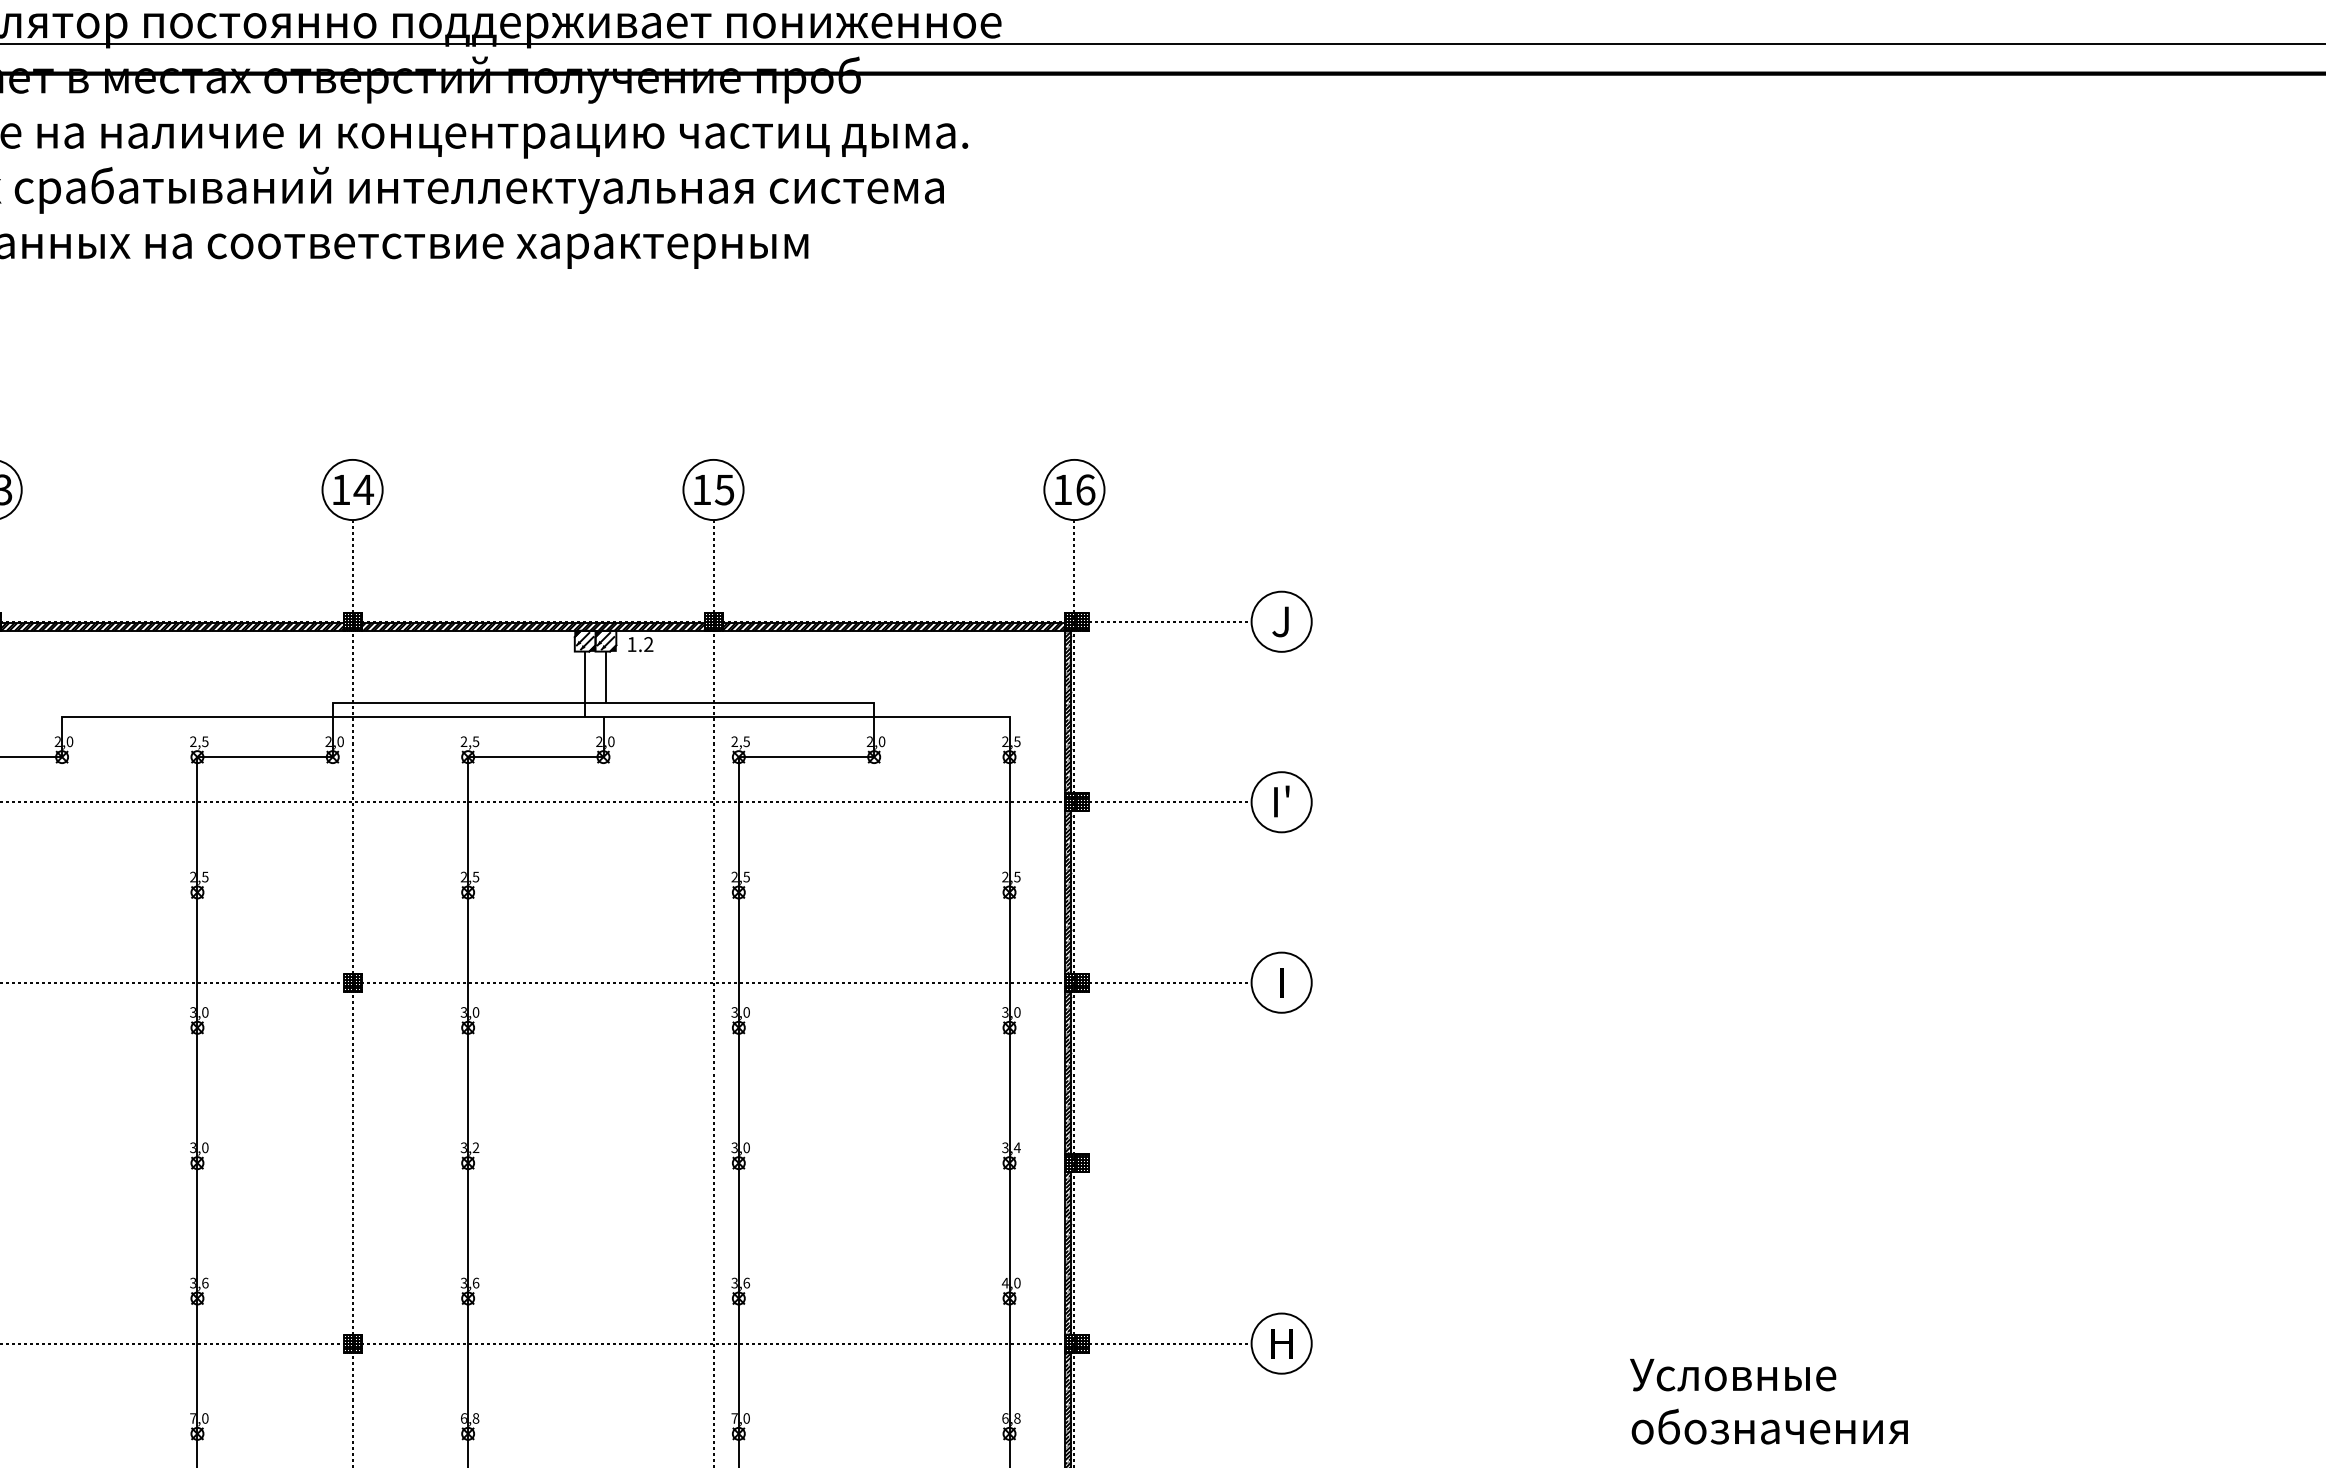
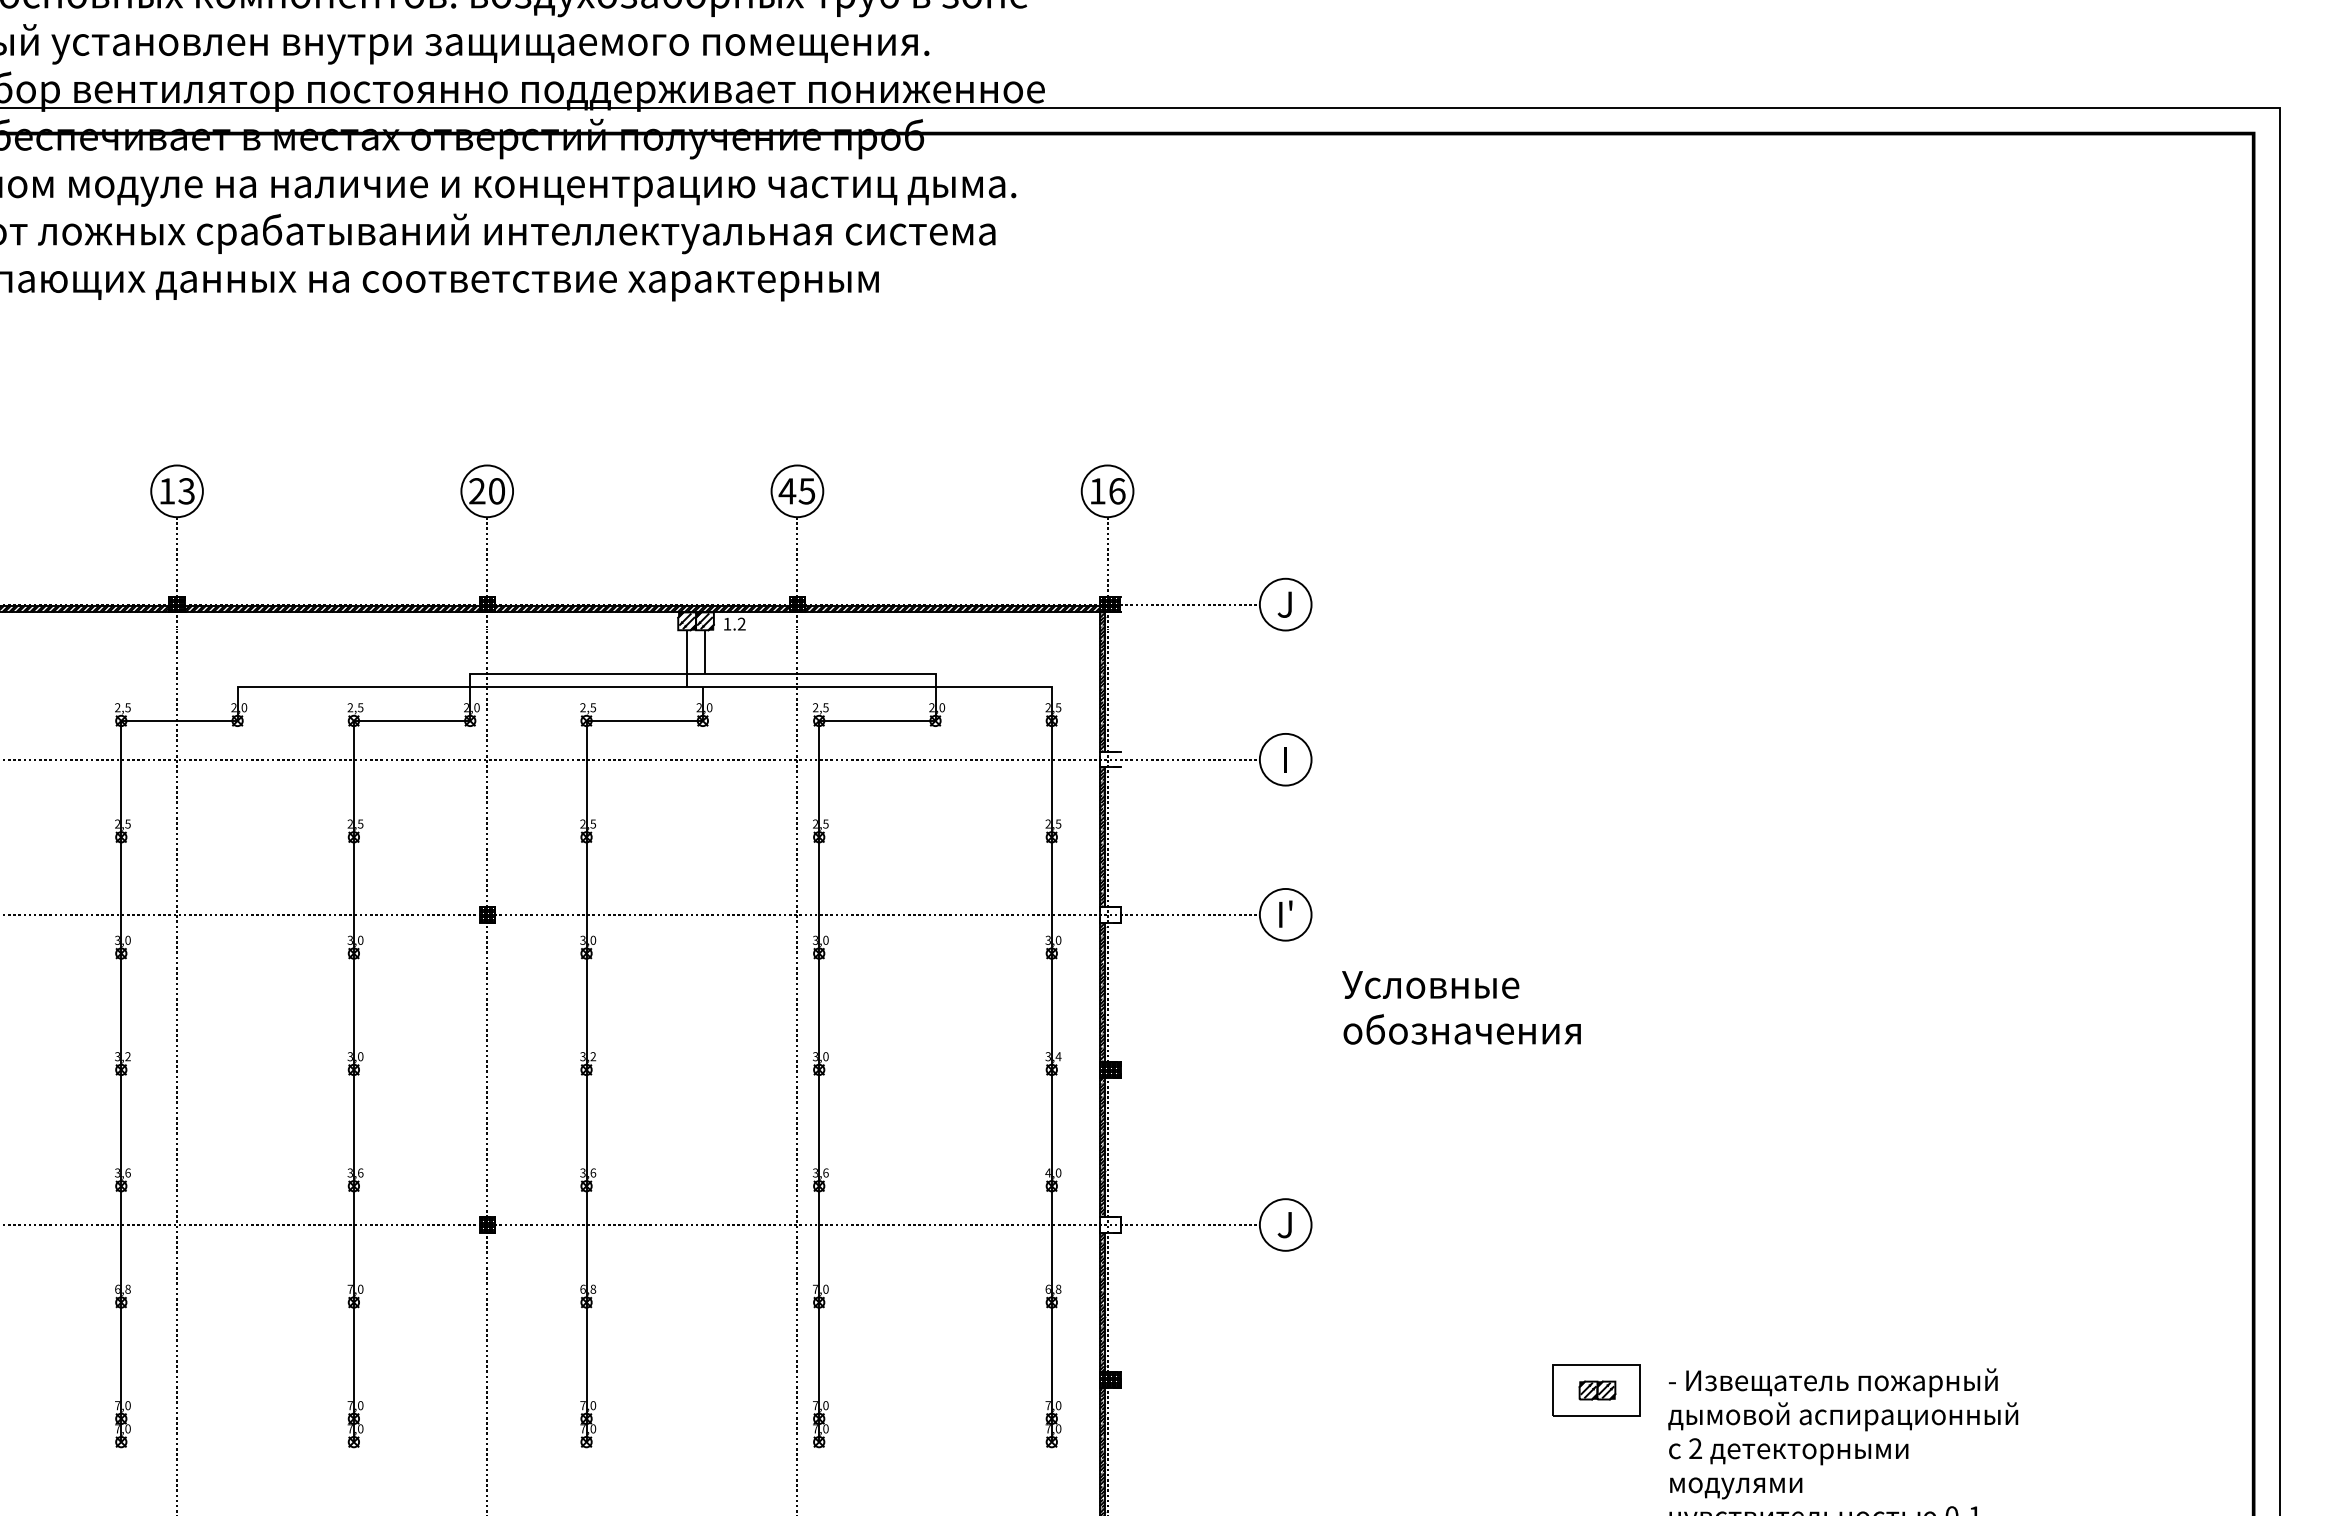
text: (352, 490) -> (487, 491), 14 -> 20
text: (701, 490) -> (787, 491), 15 -> 45
text: (1281, 800) -> (1285, 758), I' -> I
hatch: (1076, 801) -> (1109, 759), removed
text: (1281, 981) -> (1285, 913), I -> I'
hatch: (1076, 982) -> (1109, 914), removed
hatch: (1076, 1343) -> (1109, 1224), removed
text: (1281, 1344) -> (1285, 1225), H -> J
text: (1768, 1401) -> (1461, 1007), moved

